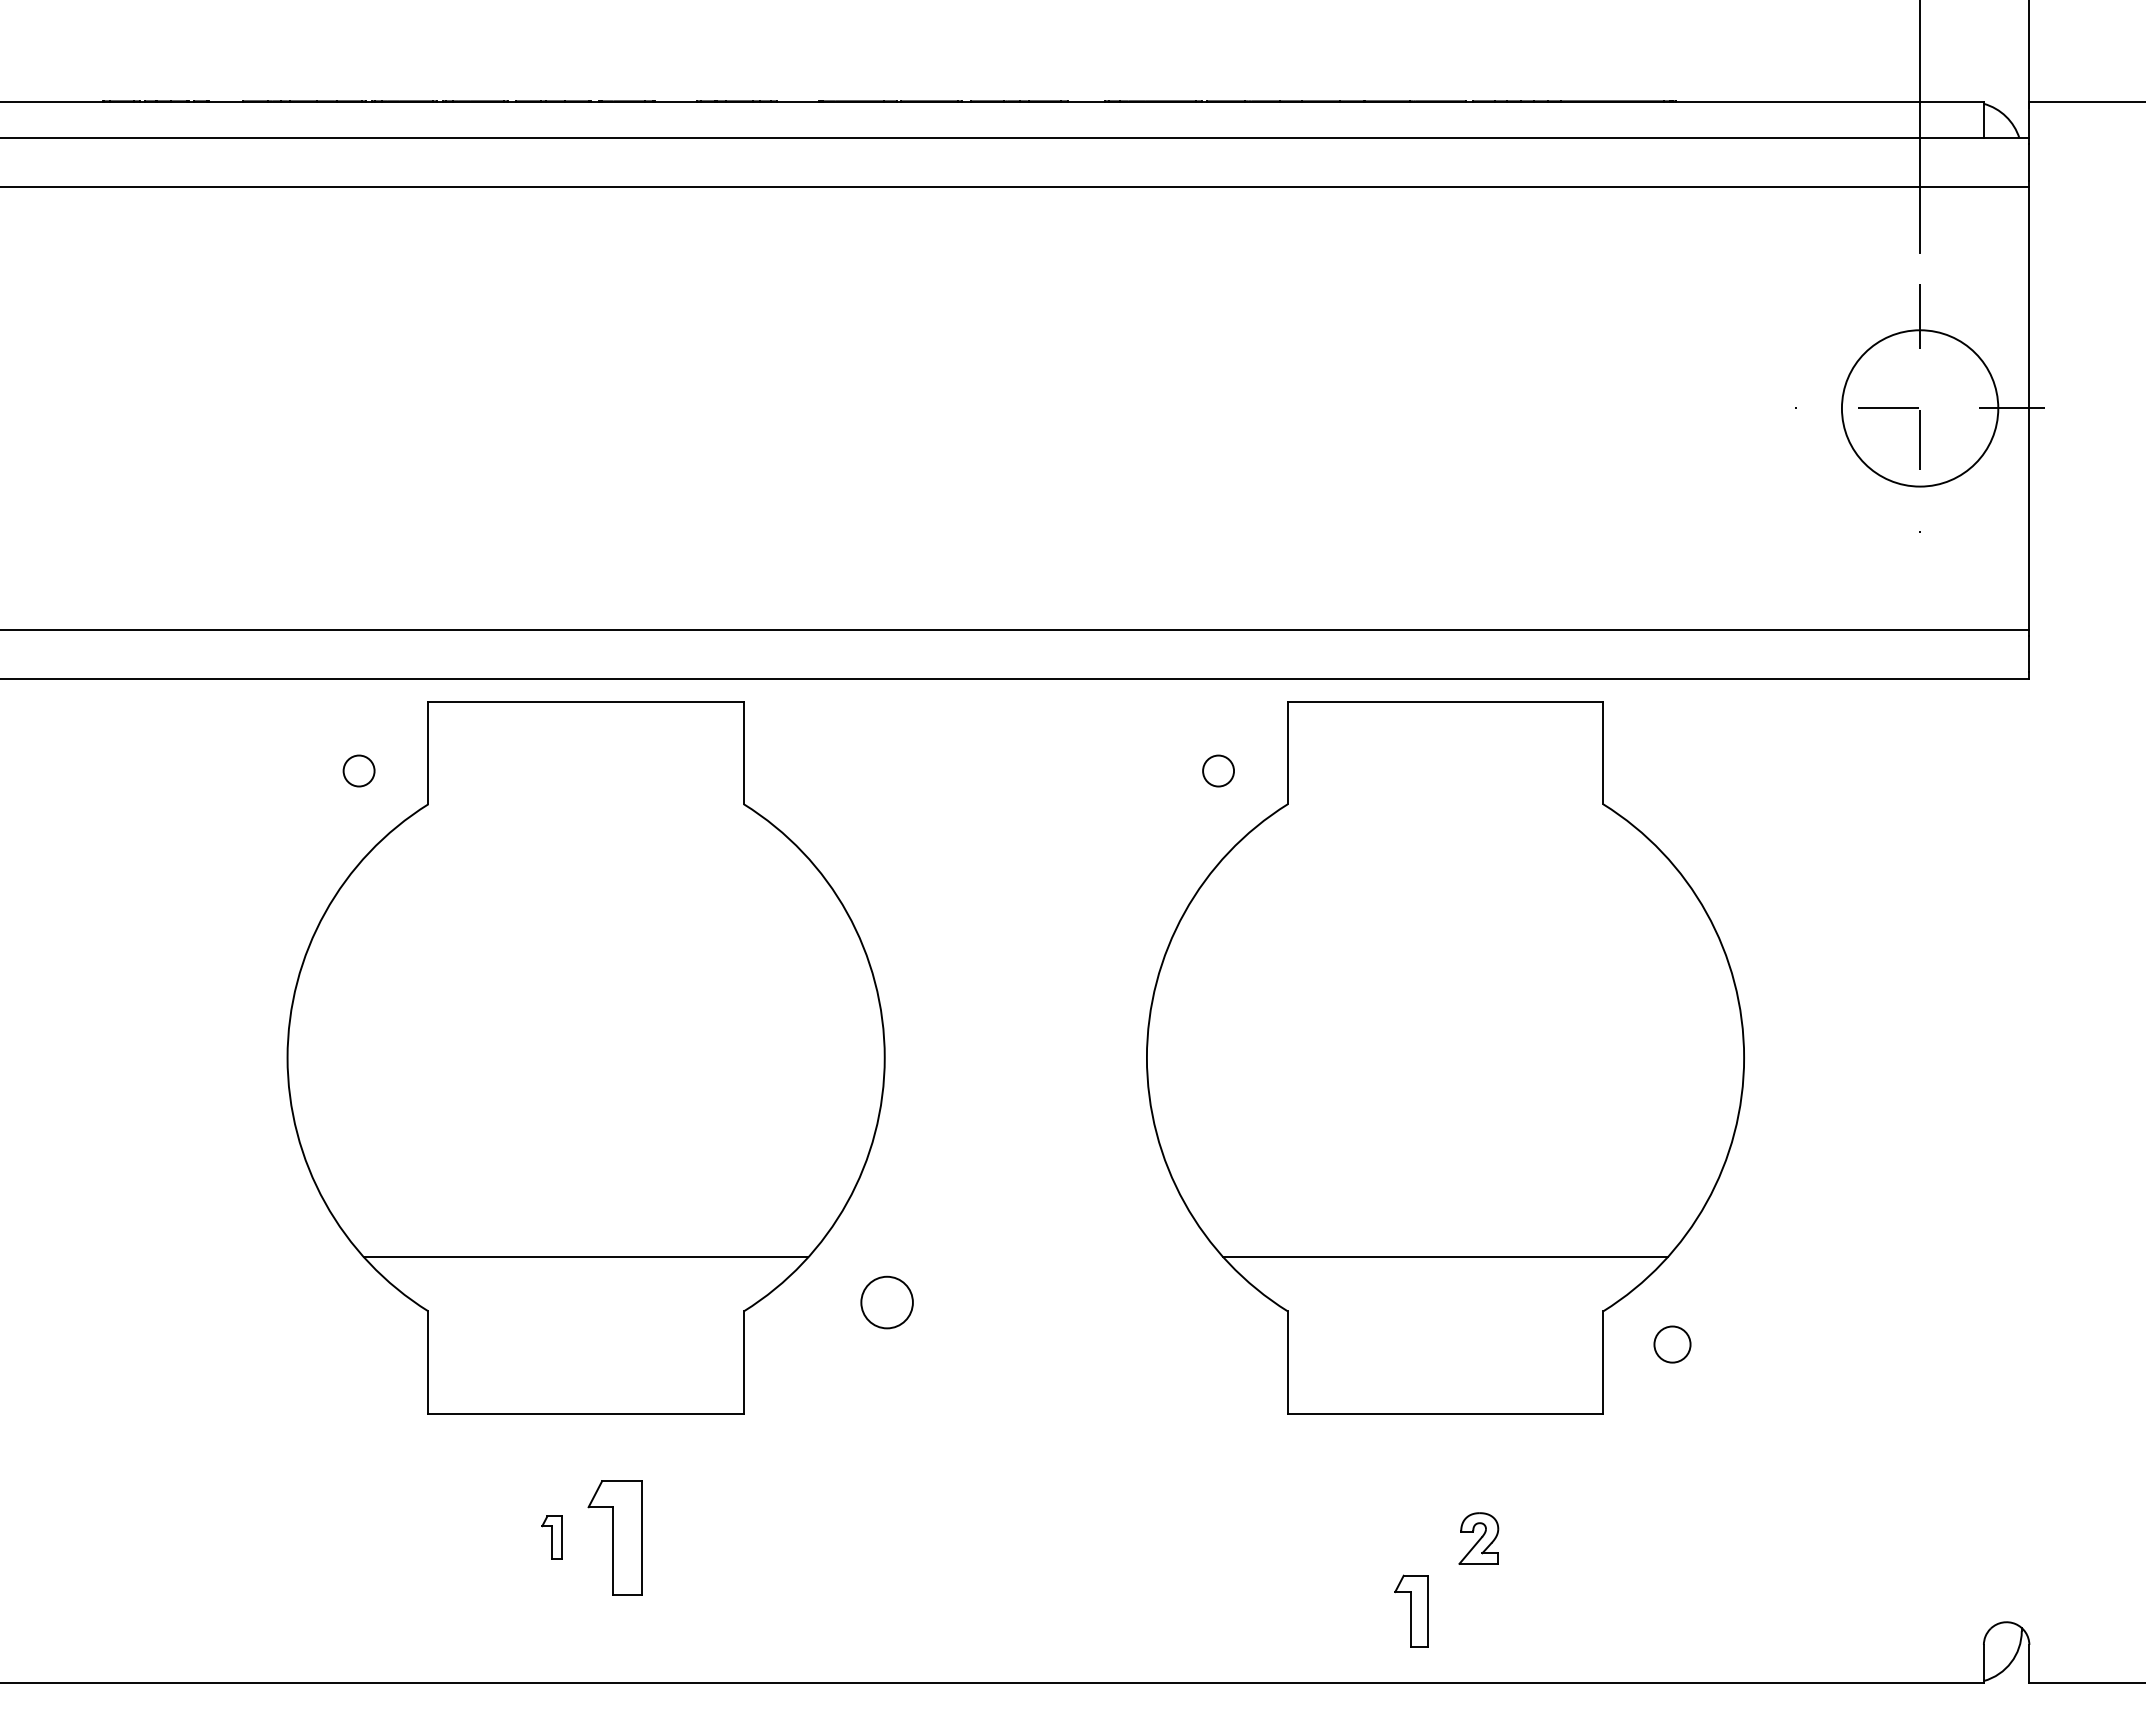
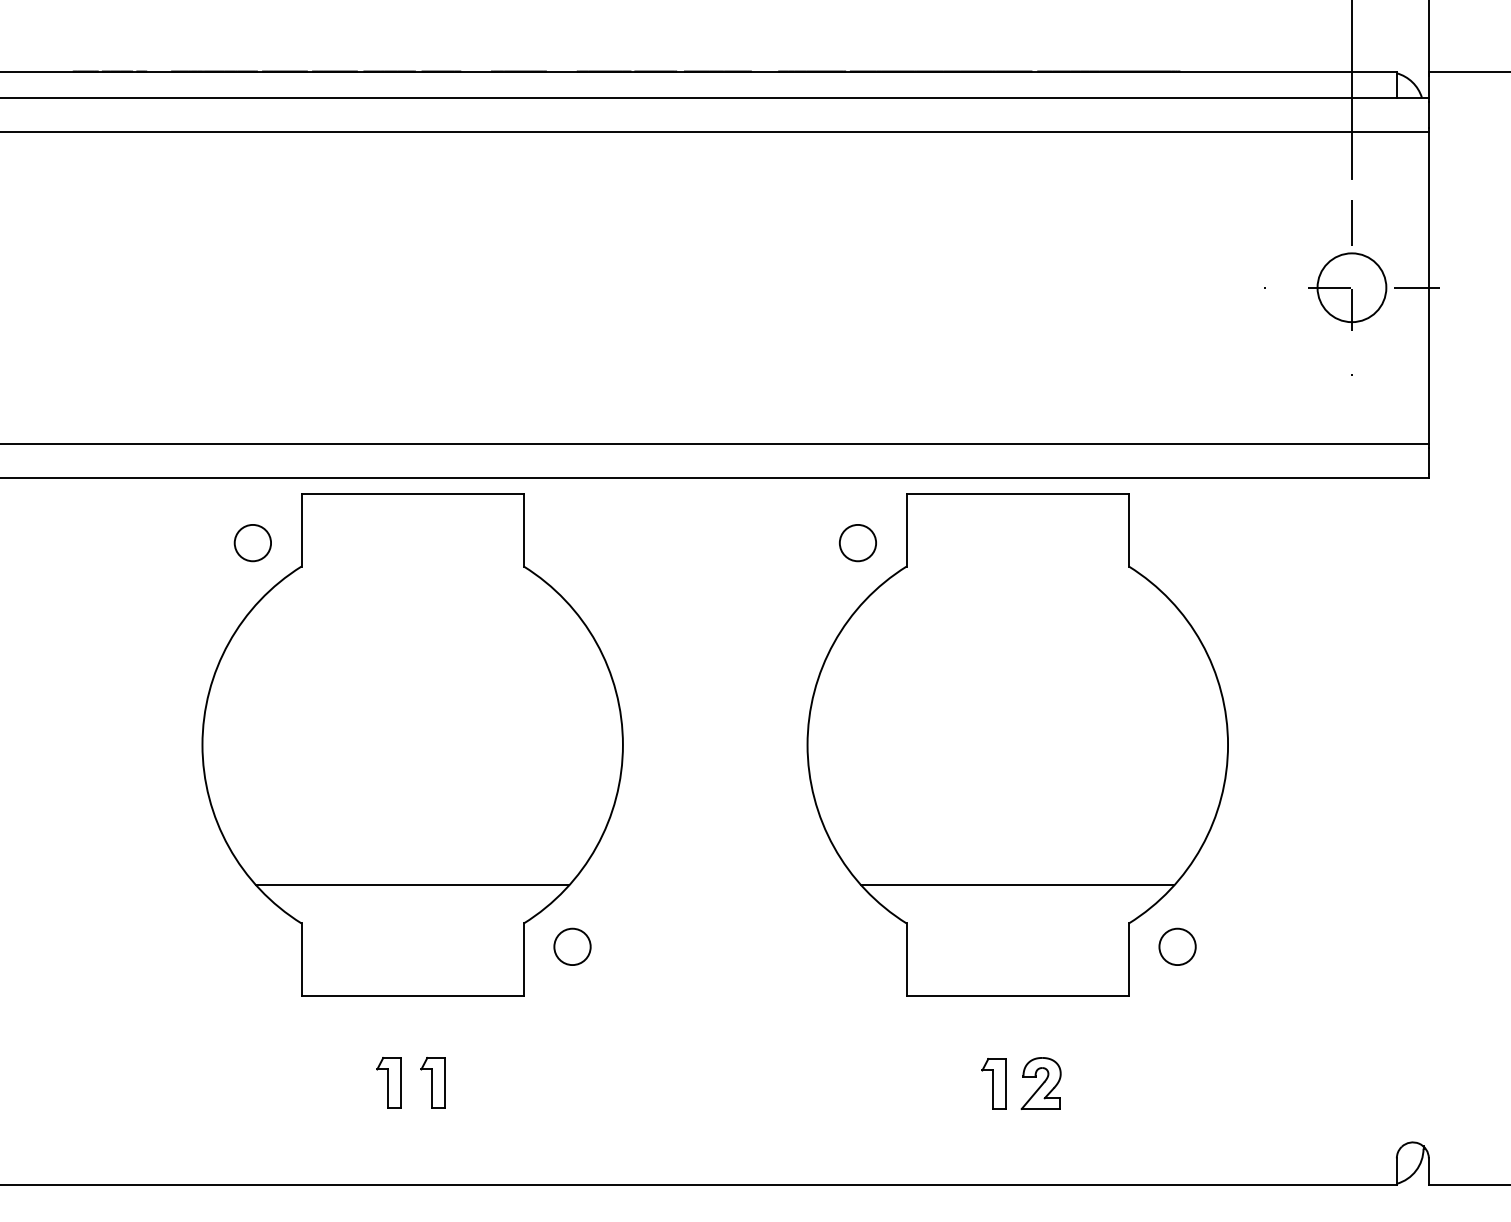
circle: (1919, 408) -> (1351, 287), size x0.62
circle: (358, 770) -> (252, 542), size x1.67
circle: (1218, 770) -> (857, 542), size x1.67
circle: (886, 1302) -> (572, 946), moved
circle: (1672, 1344) -> (1177, 946), size x1.43
part: (551, 1537) -> (388, 1082), size x1.67
part: (614, 1537) -> (432, 1082), size x0.62
part: (1478, 1538) -> (1041, 1083), size x1.43
part: (1411, 1610) -> (993, 1083), moved

